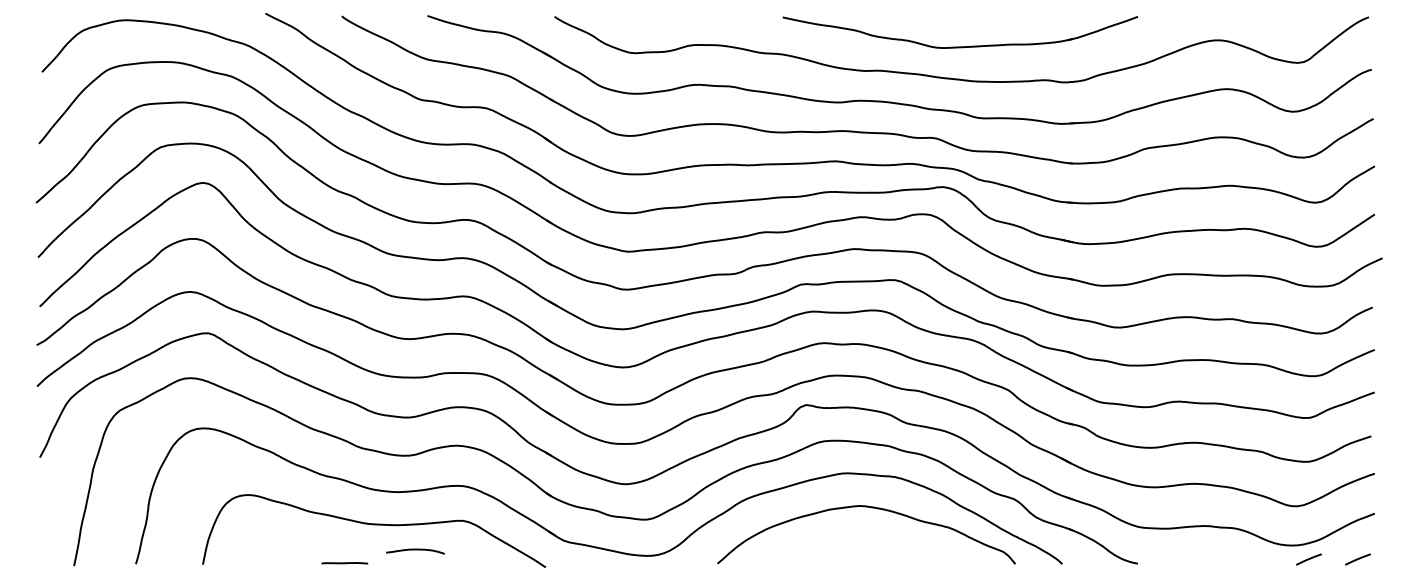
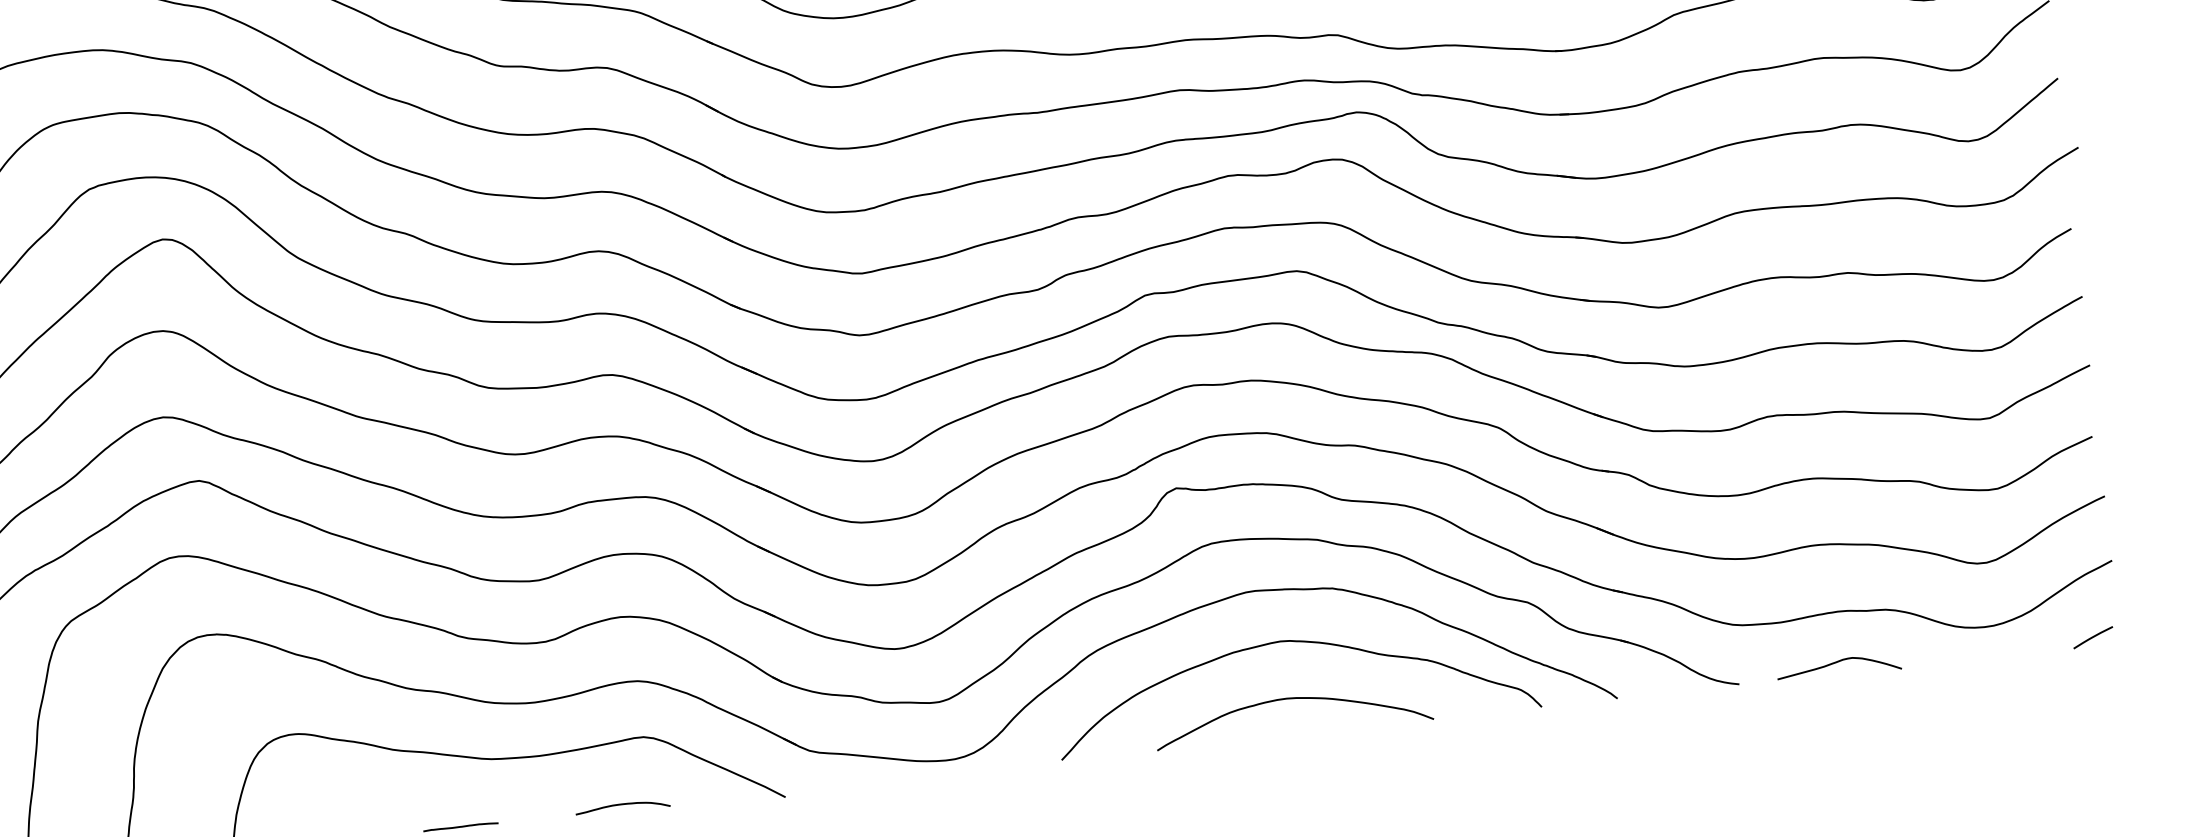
curve: (862, 542) -> (1291, 699), added
curve: (415, 550) -> (622, 805), moved
curve: (1199, 557) -> (1837, 663), added
line: (1308, 559) -> (2013, 646), removed

